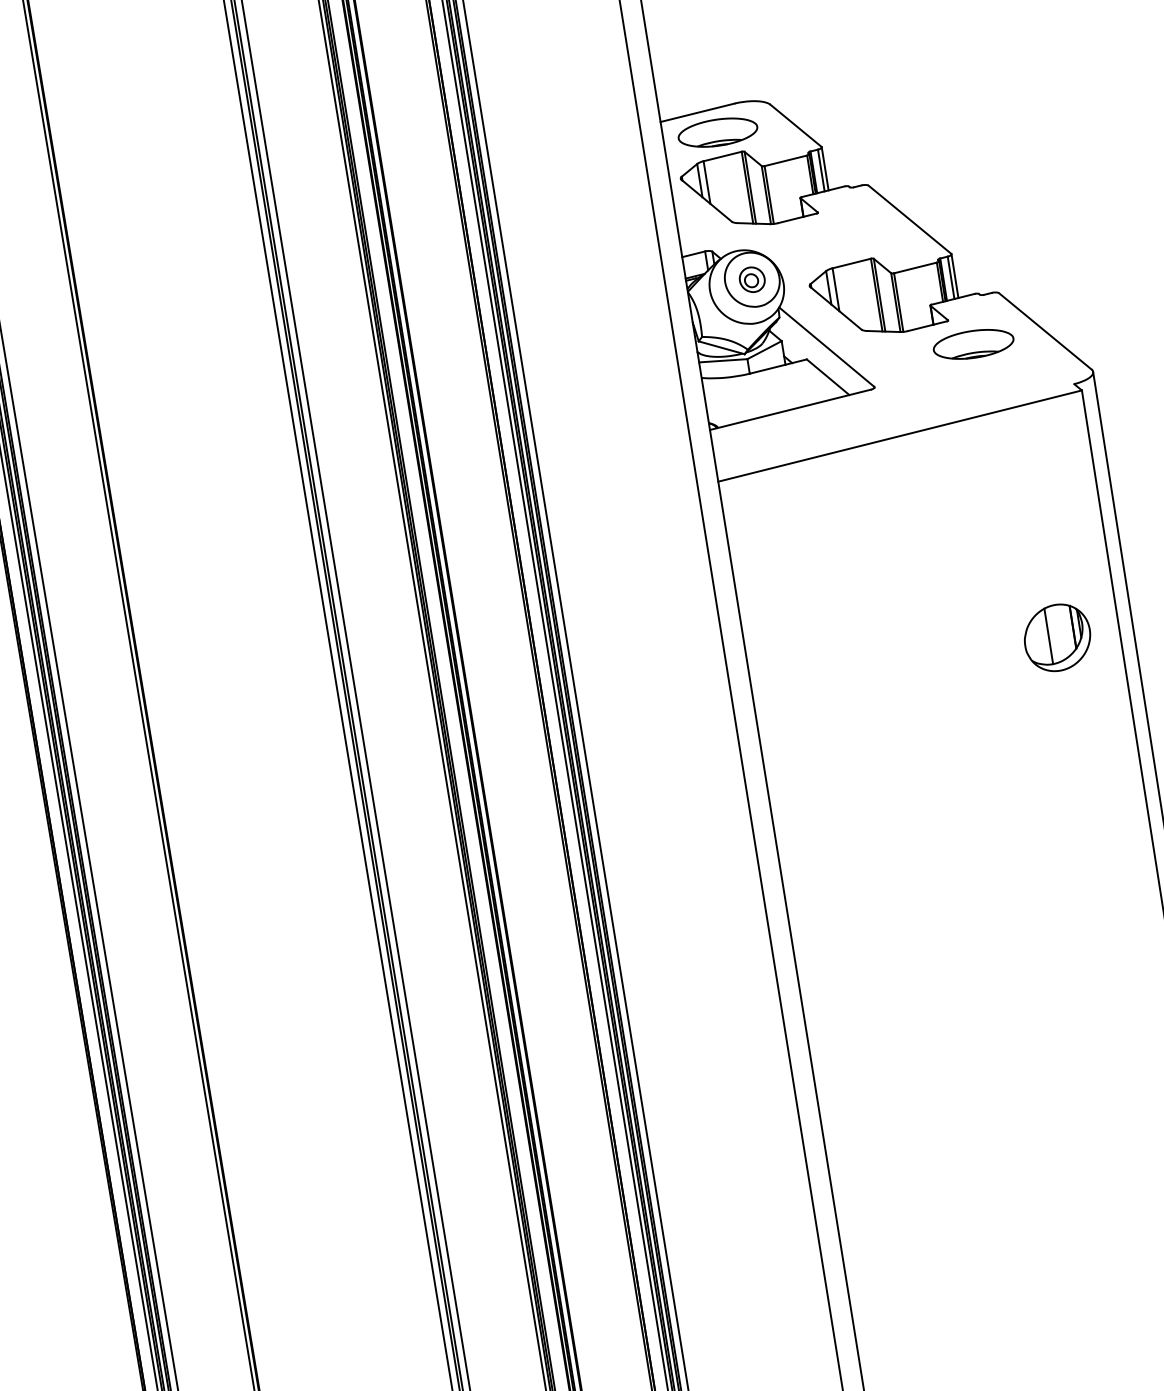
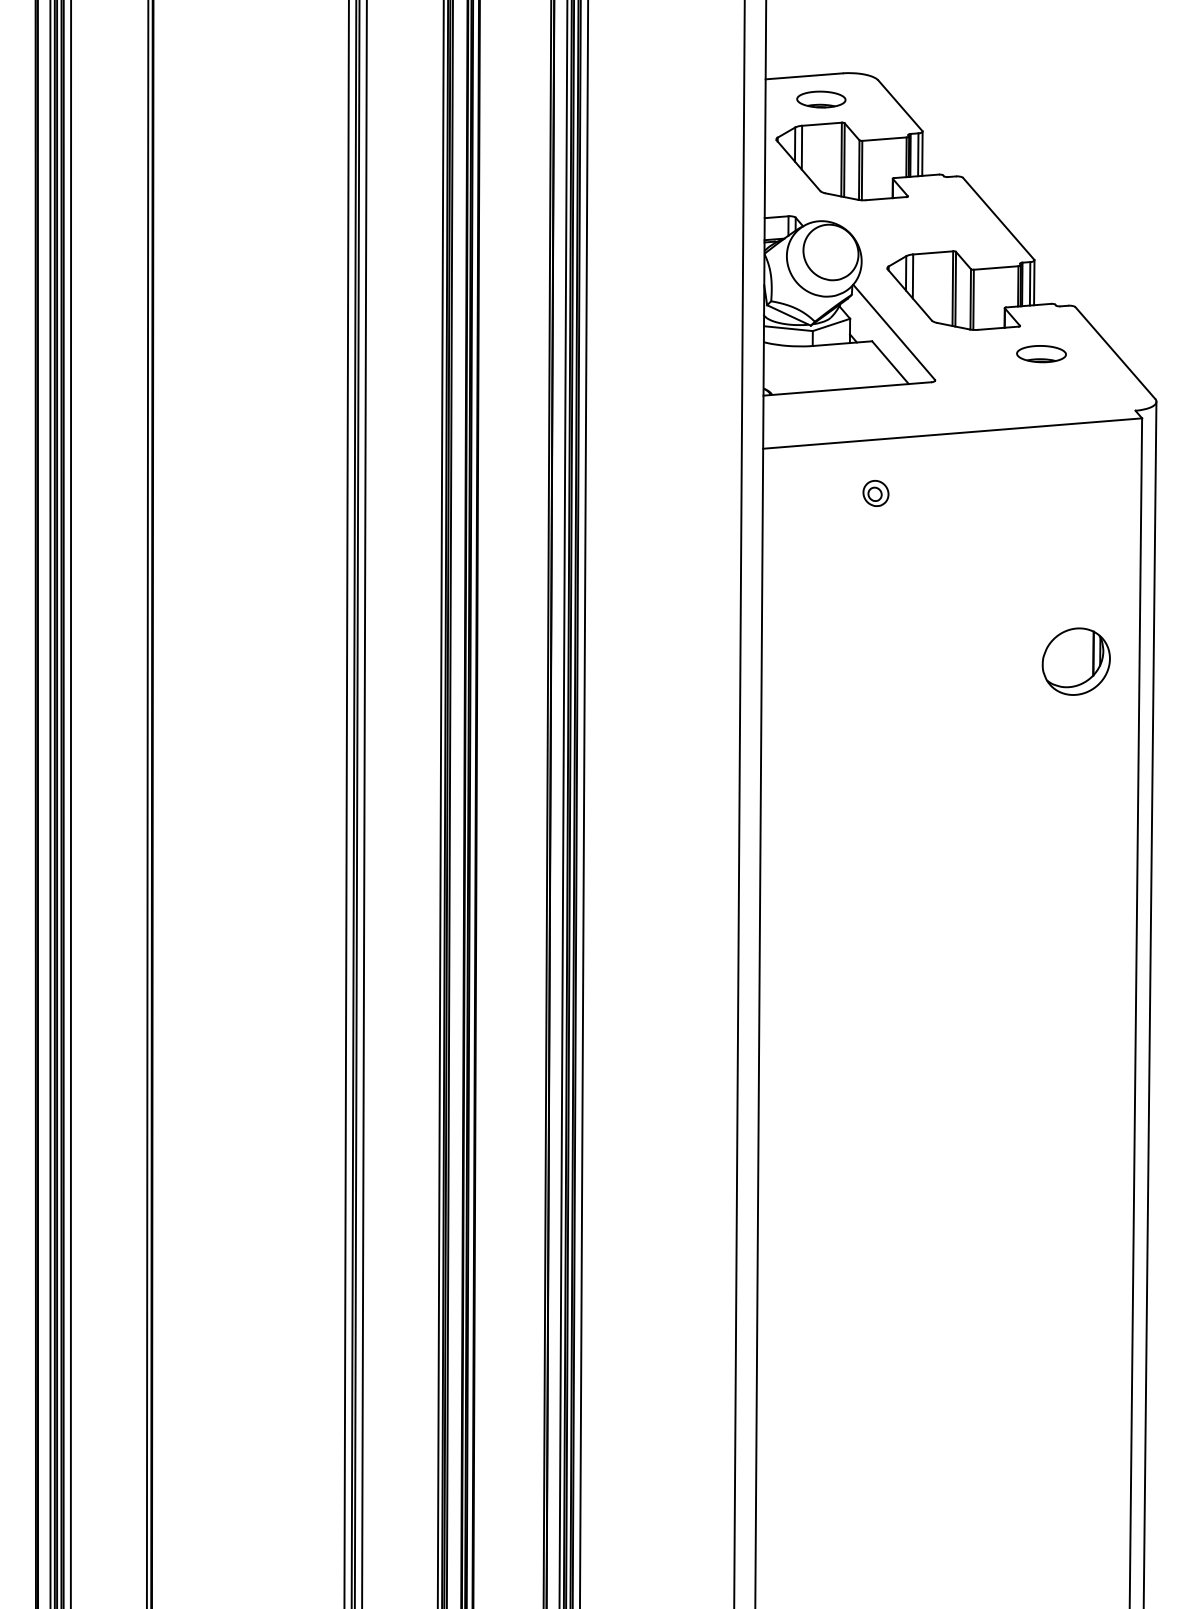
part: (718, 132) -> (821, 99), size x0.6
part: (751, 279) -> (875, 493), moved
part: (973, 343) -> (1041, 353), size x0.6
line: (1048, 636) -> (1067, 658), removed

